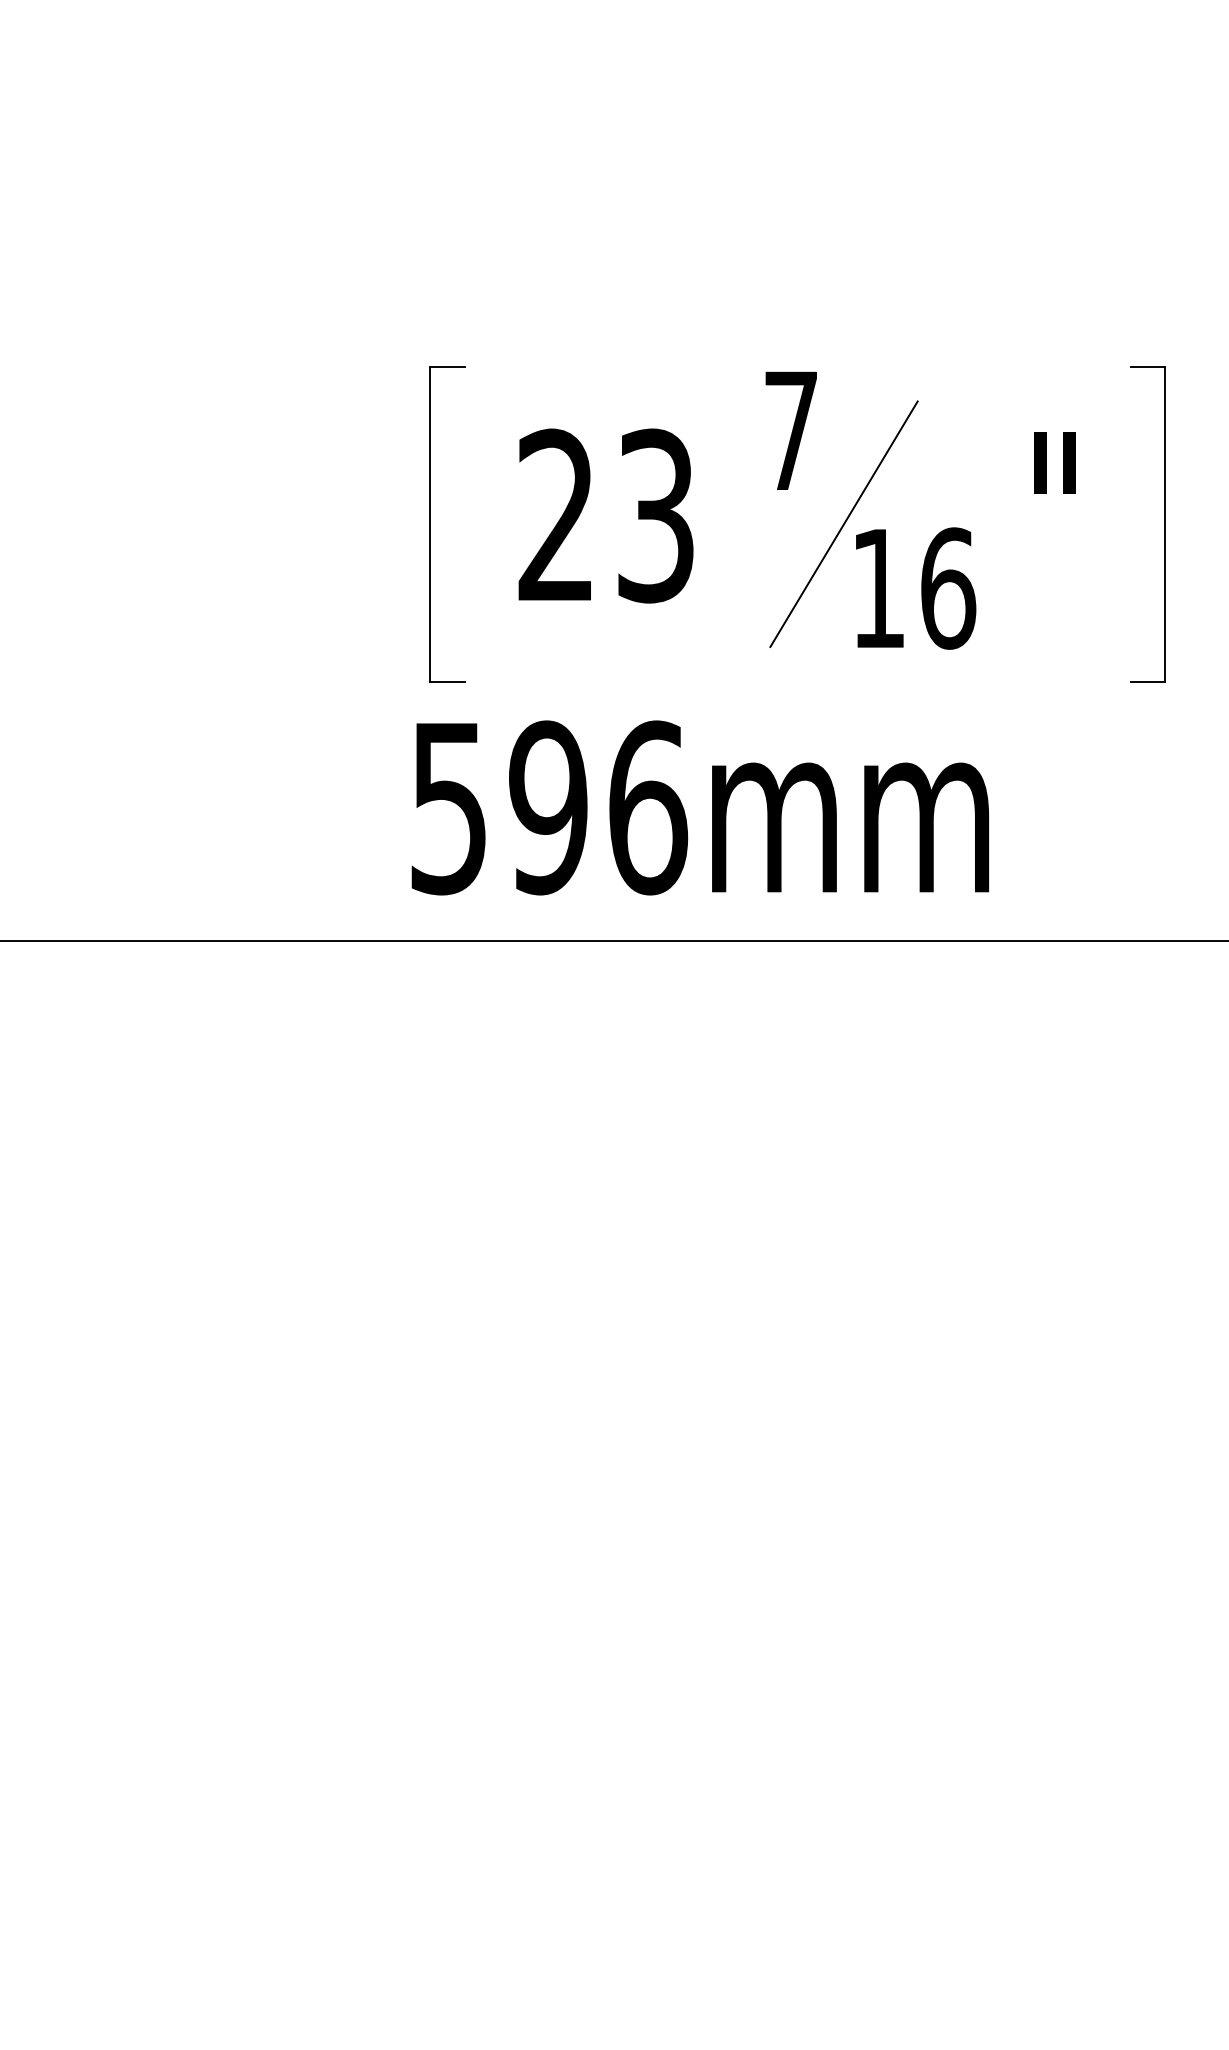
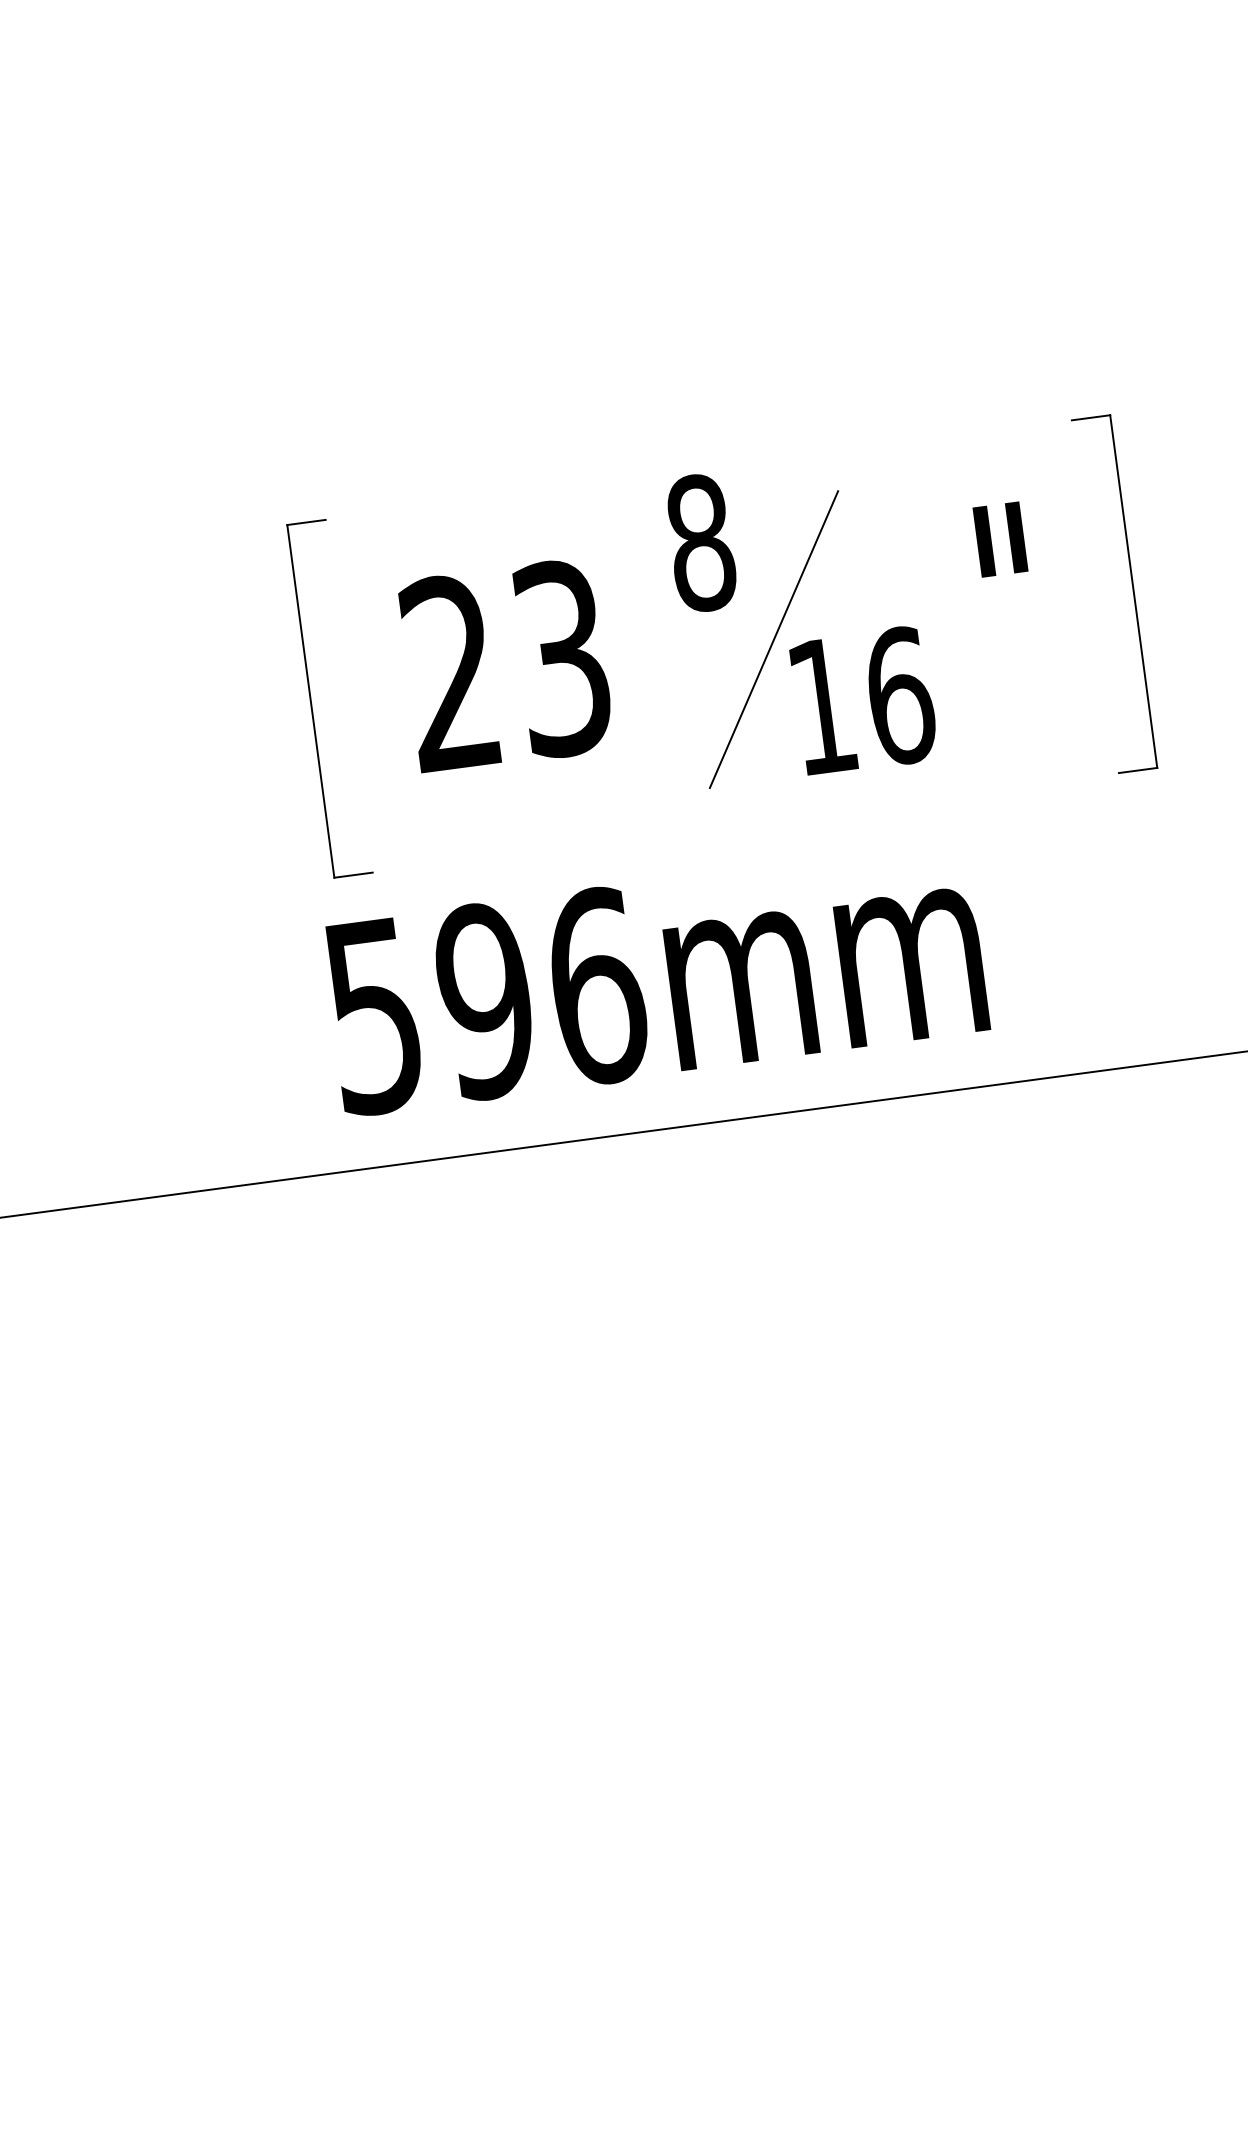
text: (791, 430) -> (701, 542), 7 -> 8

